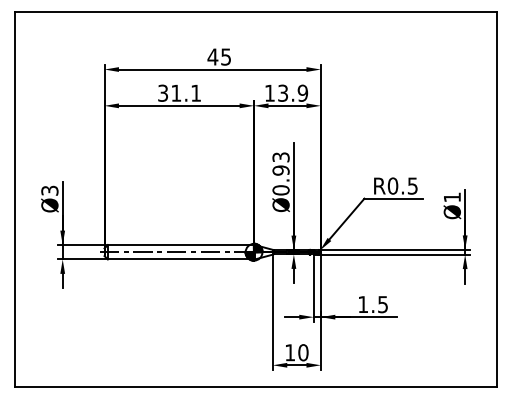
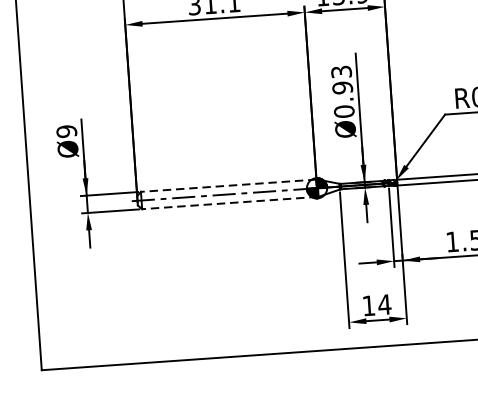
text: (49, 190) -> (66, 131), Ø3 -> Ø9
line: (180, 245) -> (228, 186), solid -> dashed
line: (180, 259) -> (229, 203), solid -> dashed
text: (302, 352) -> (383, 304), 10 -> 14

